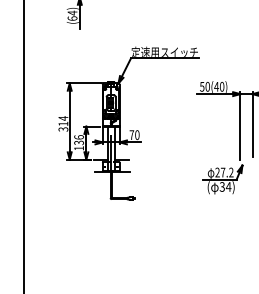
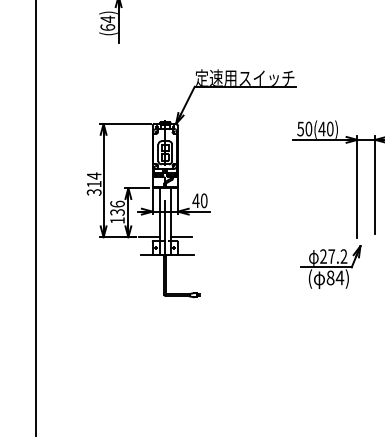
text: (131, 134) -> (195, 199), 70 -> 40
text: (221, 186) -> (329, 277), 34) -> 84)

